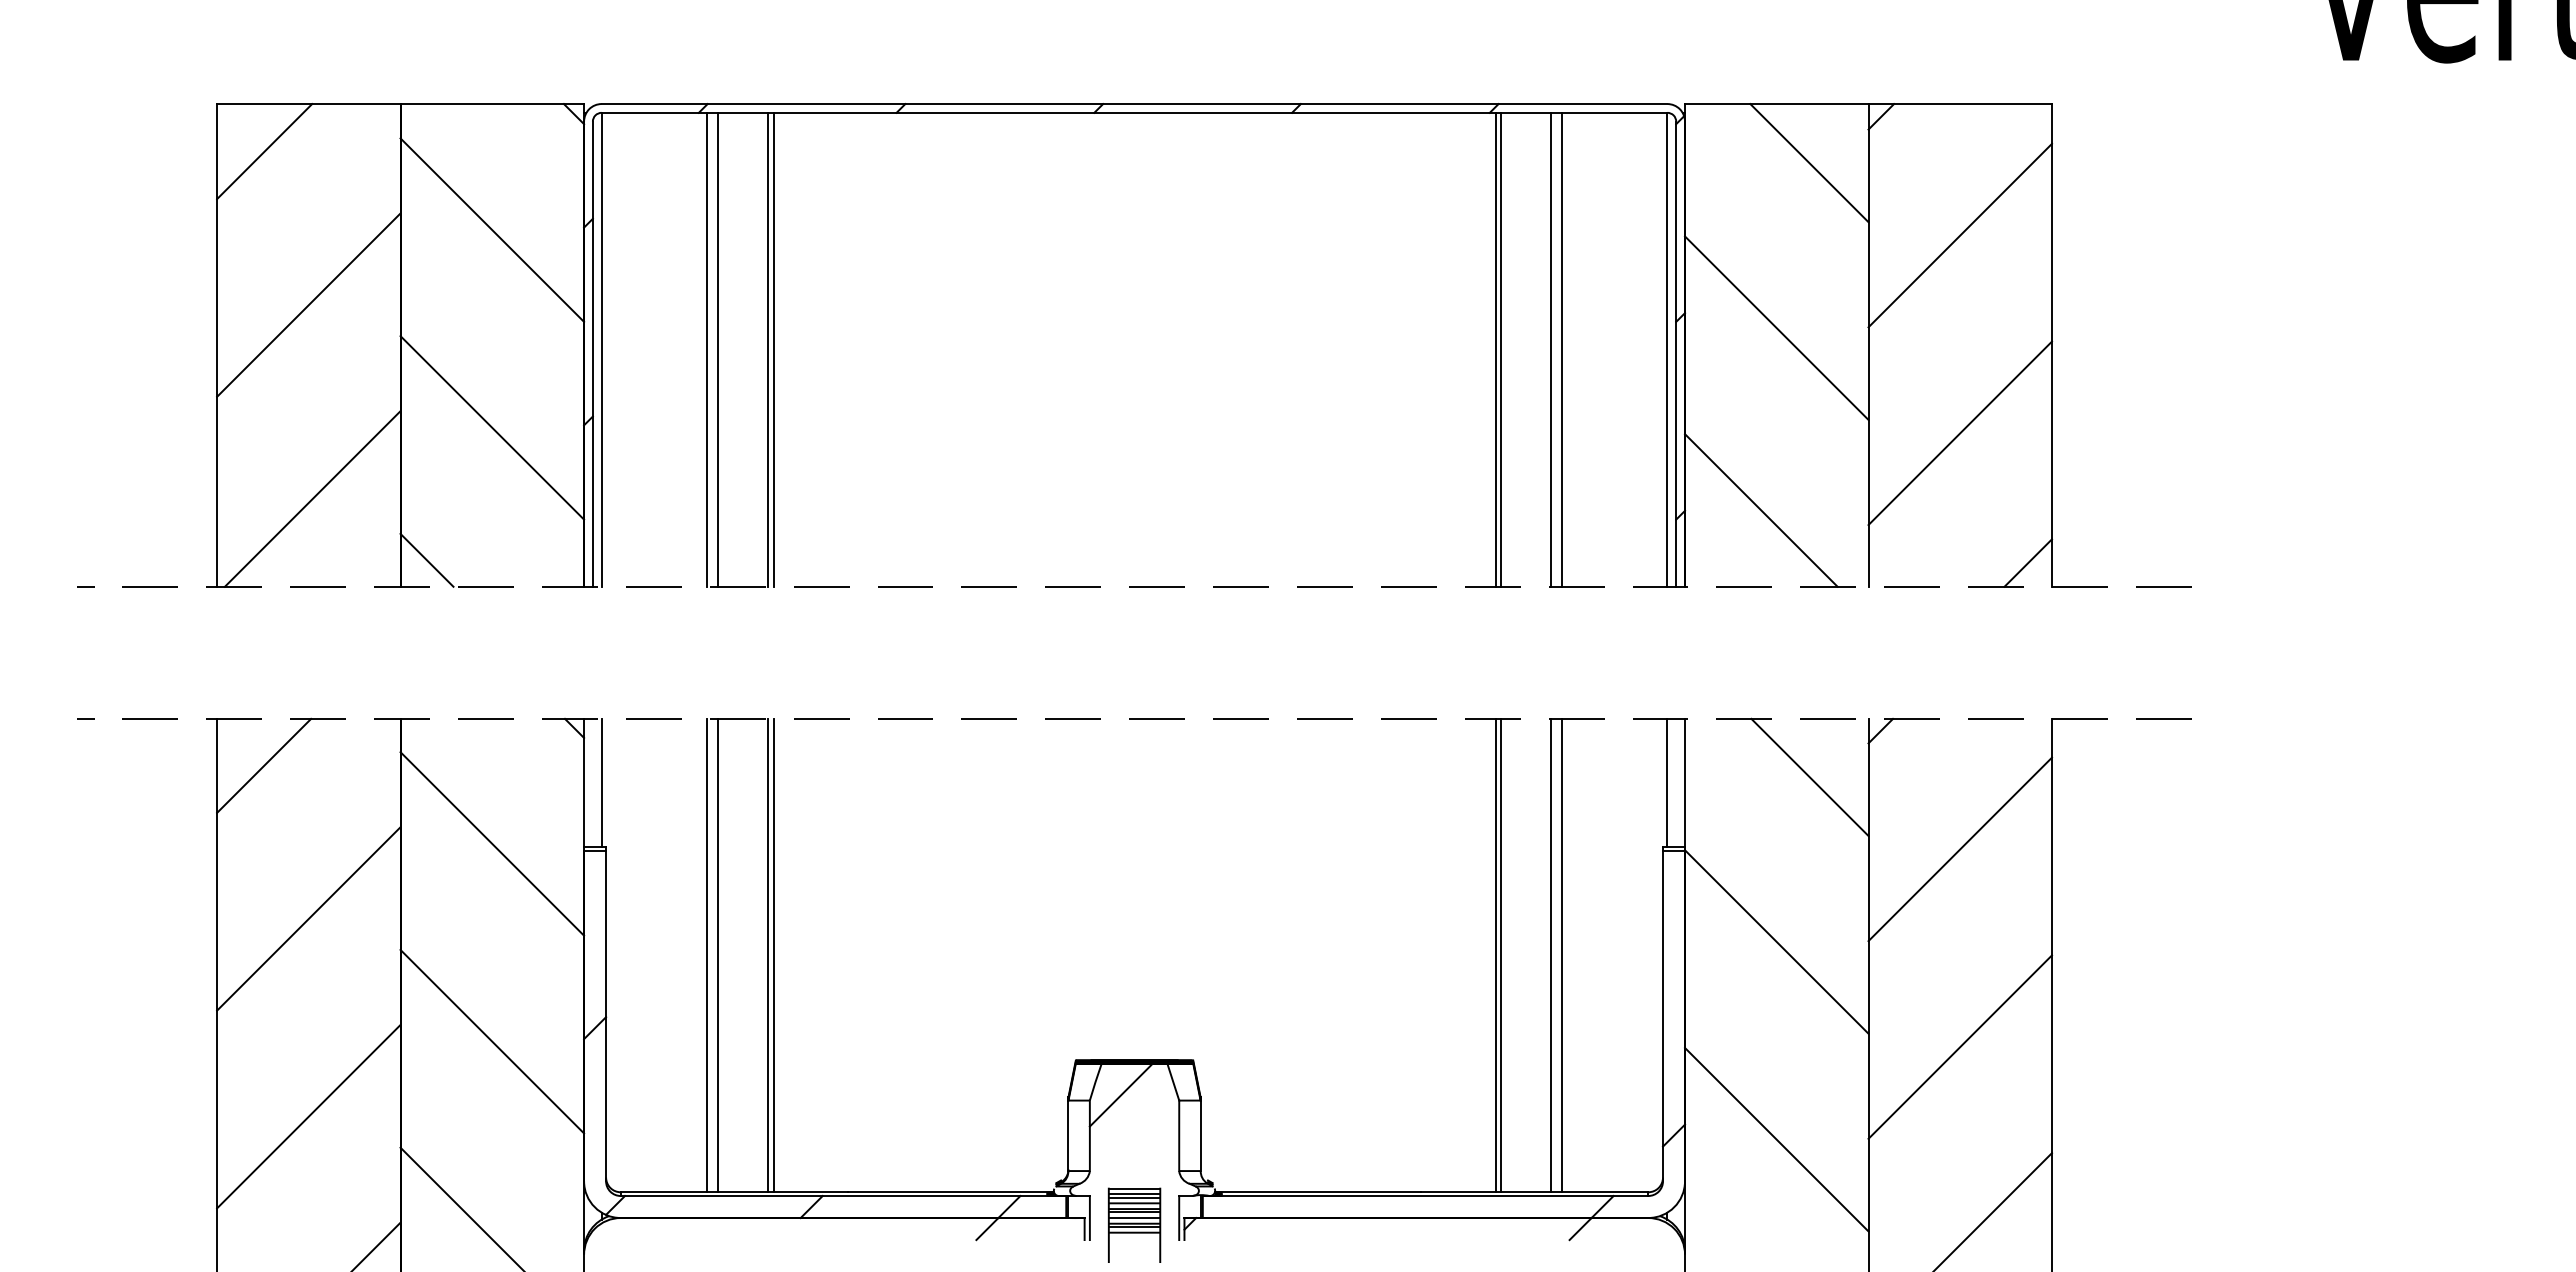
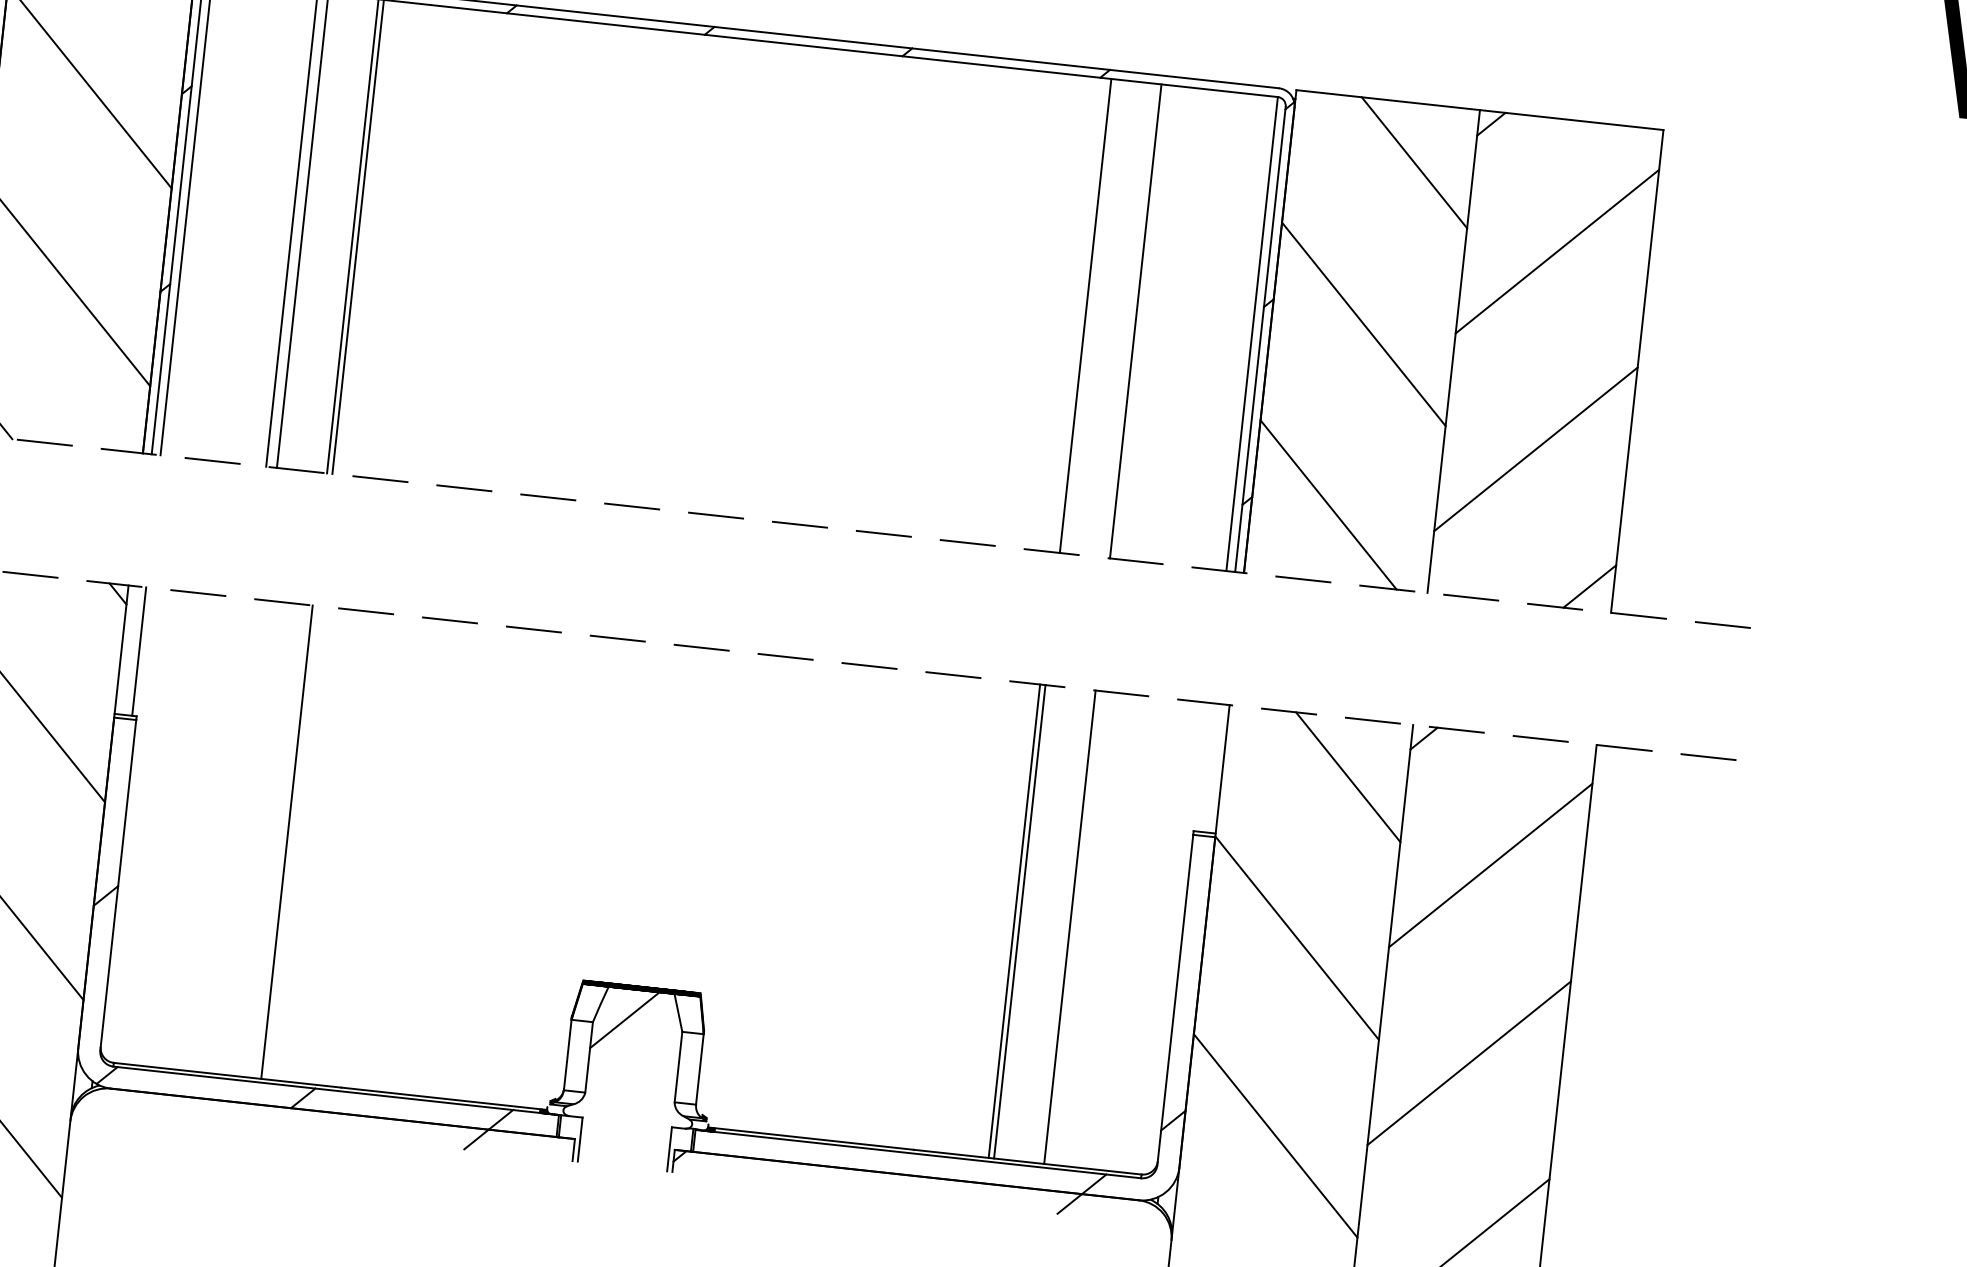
line: (1495, 349) -> (1080, 315), removed
line: (1561, 349) -> (1146, 322), removed
line: (1667, 782) -> (1205, 766), removed
line: (707, 955) -> (226, 835), removed
line: (718, 955) -> (237, 836), removed
line: (773, 955) -> (292, 842), removed
line: (1561, 955) -> (1080, 928), removed
part: (1134, 1224) -> (624, 1150), removed

